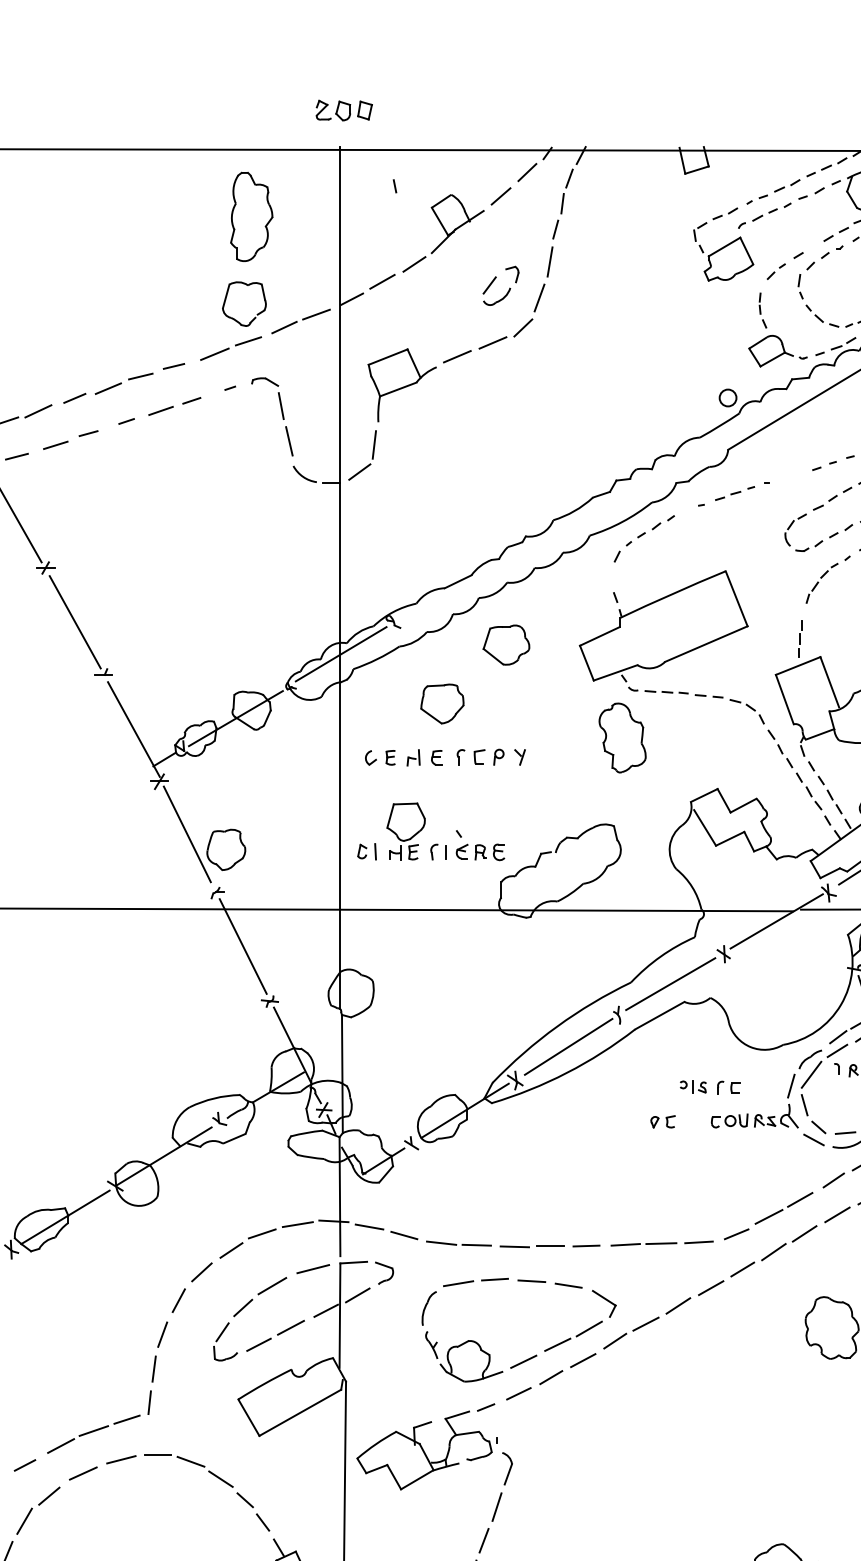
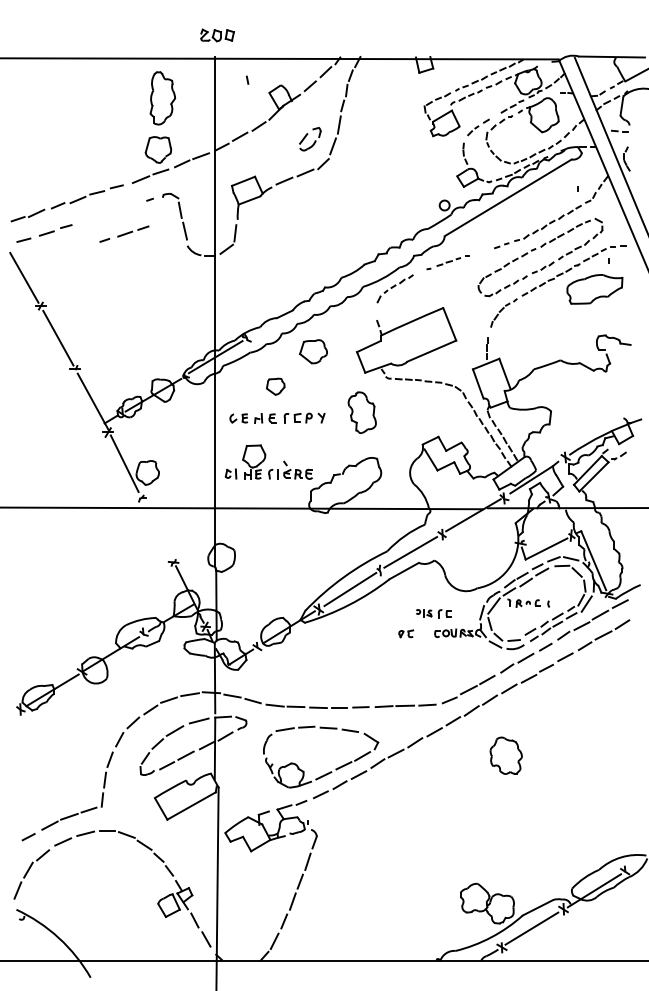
part: (159, 409) -> (124, 233), moved
part: (442, 703) -> (275, 386), size x0.7
part: (621, 737) -> (361, 412), moved
line: (242, 947) -> (157, 530), removed

